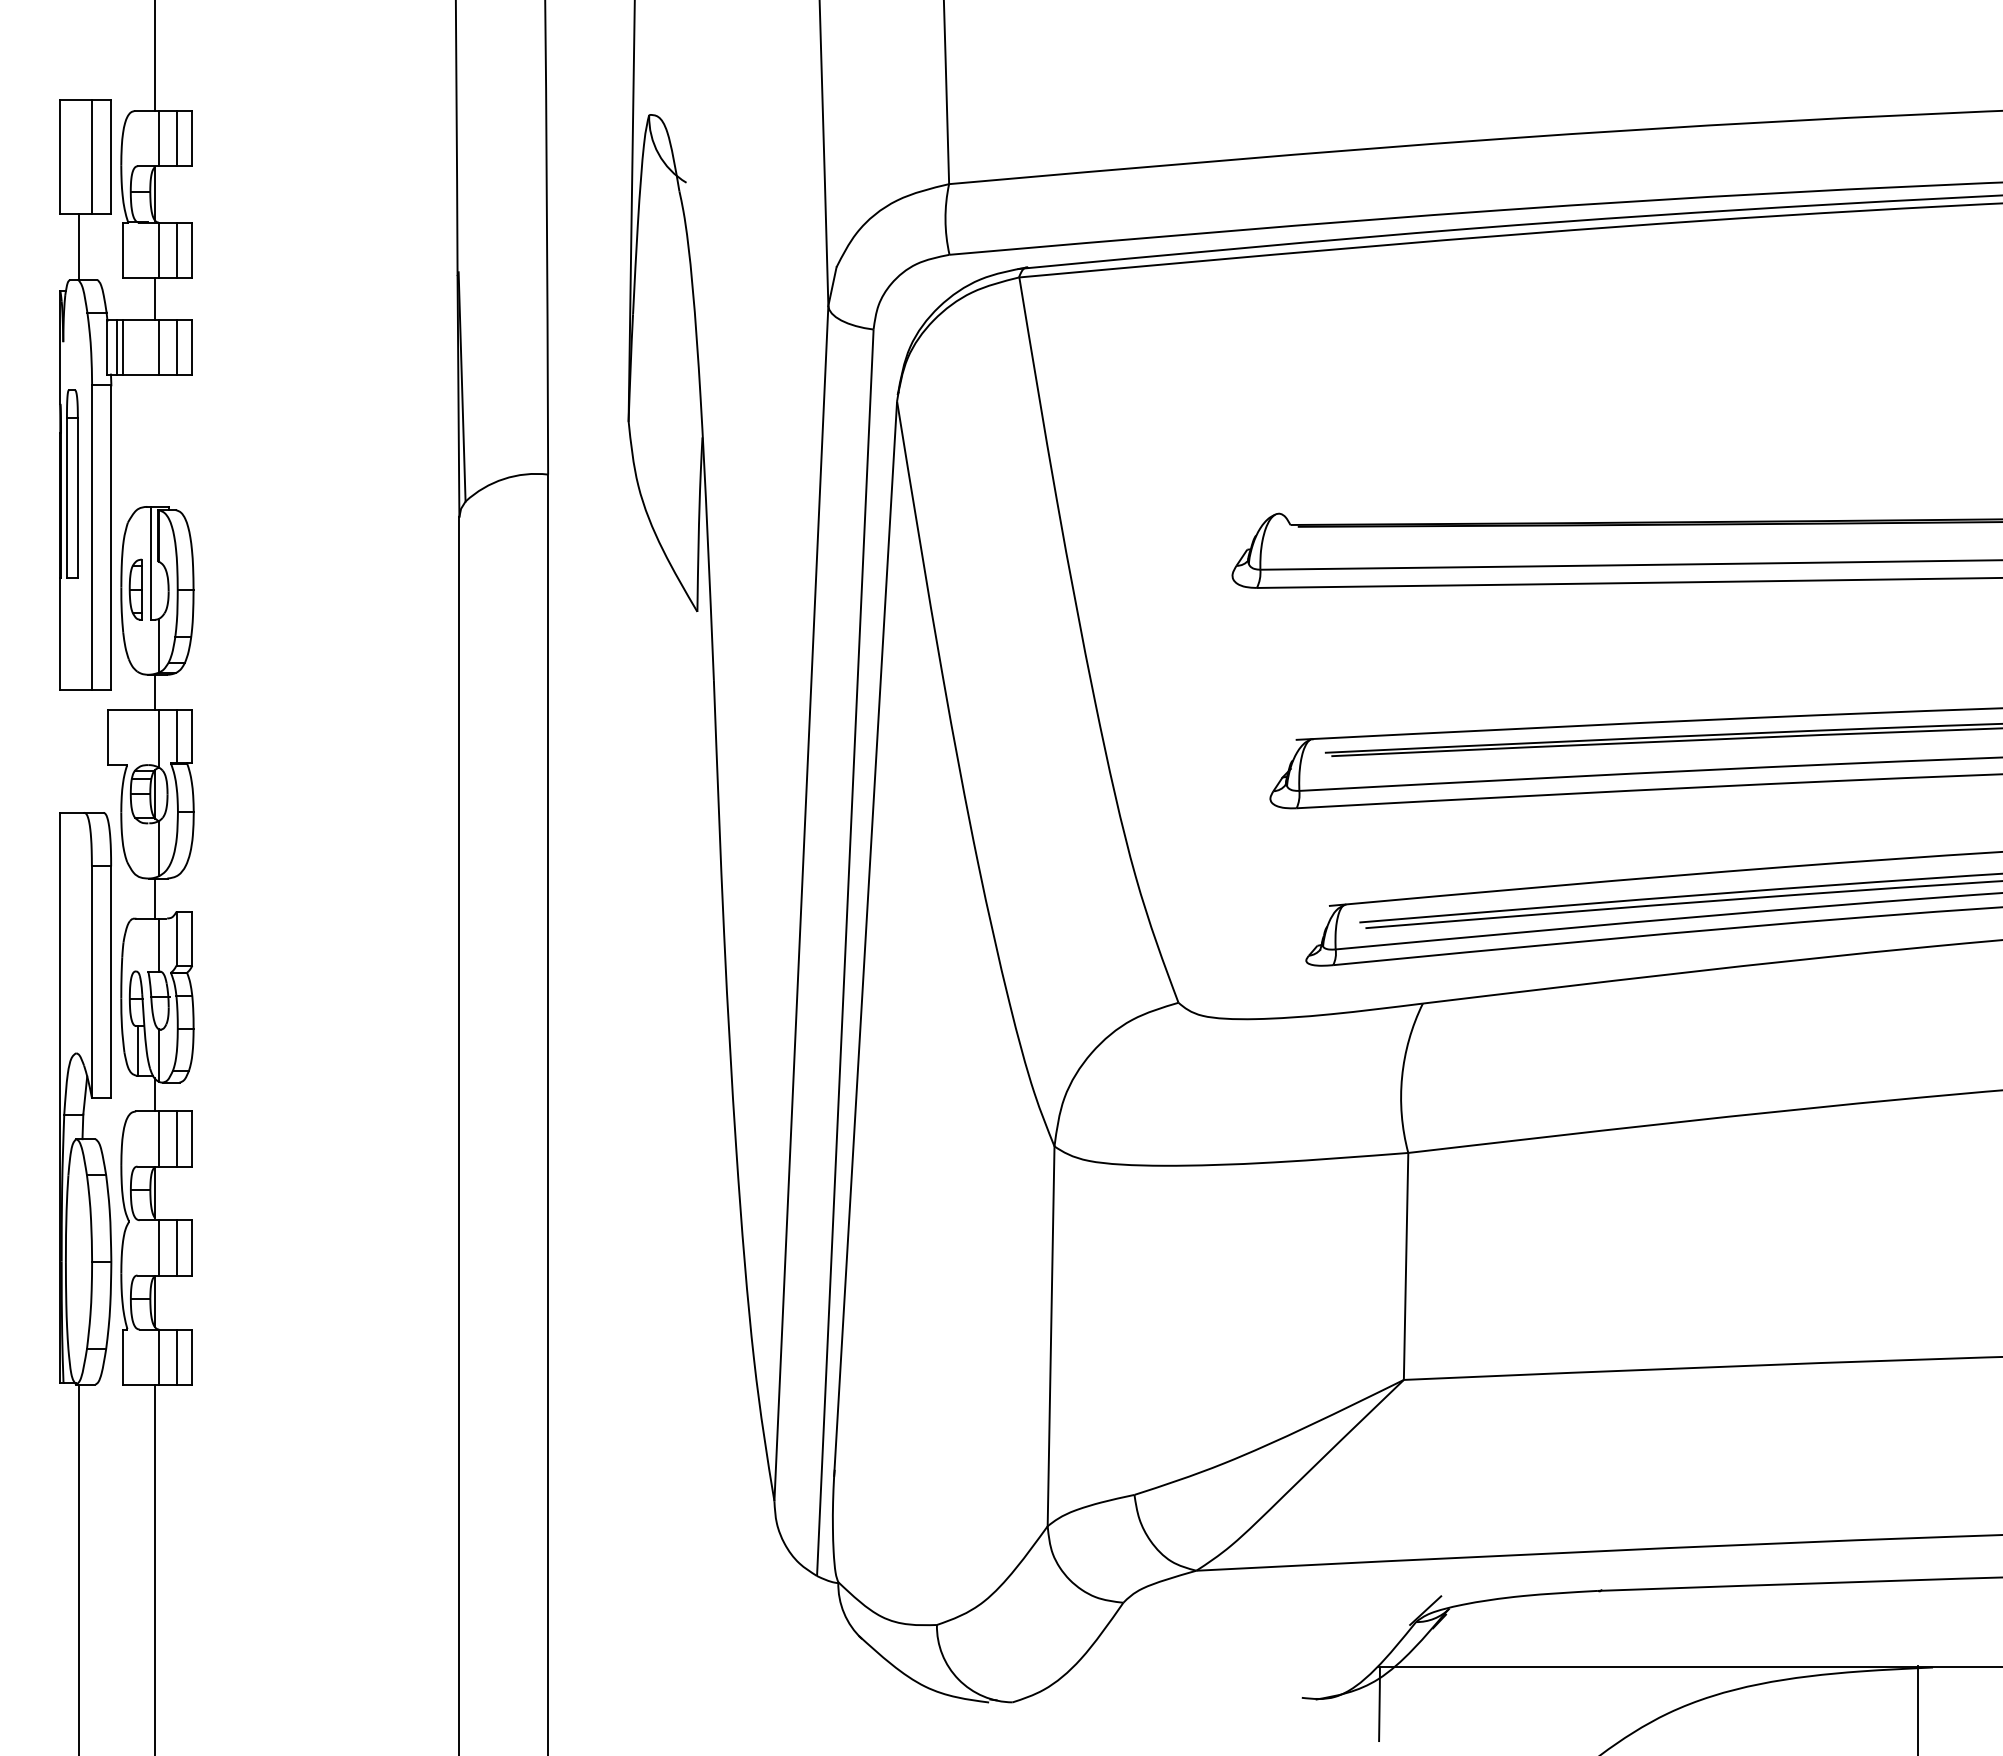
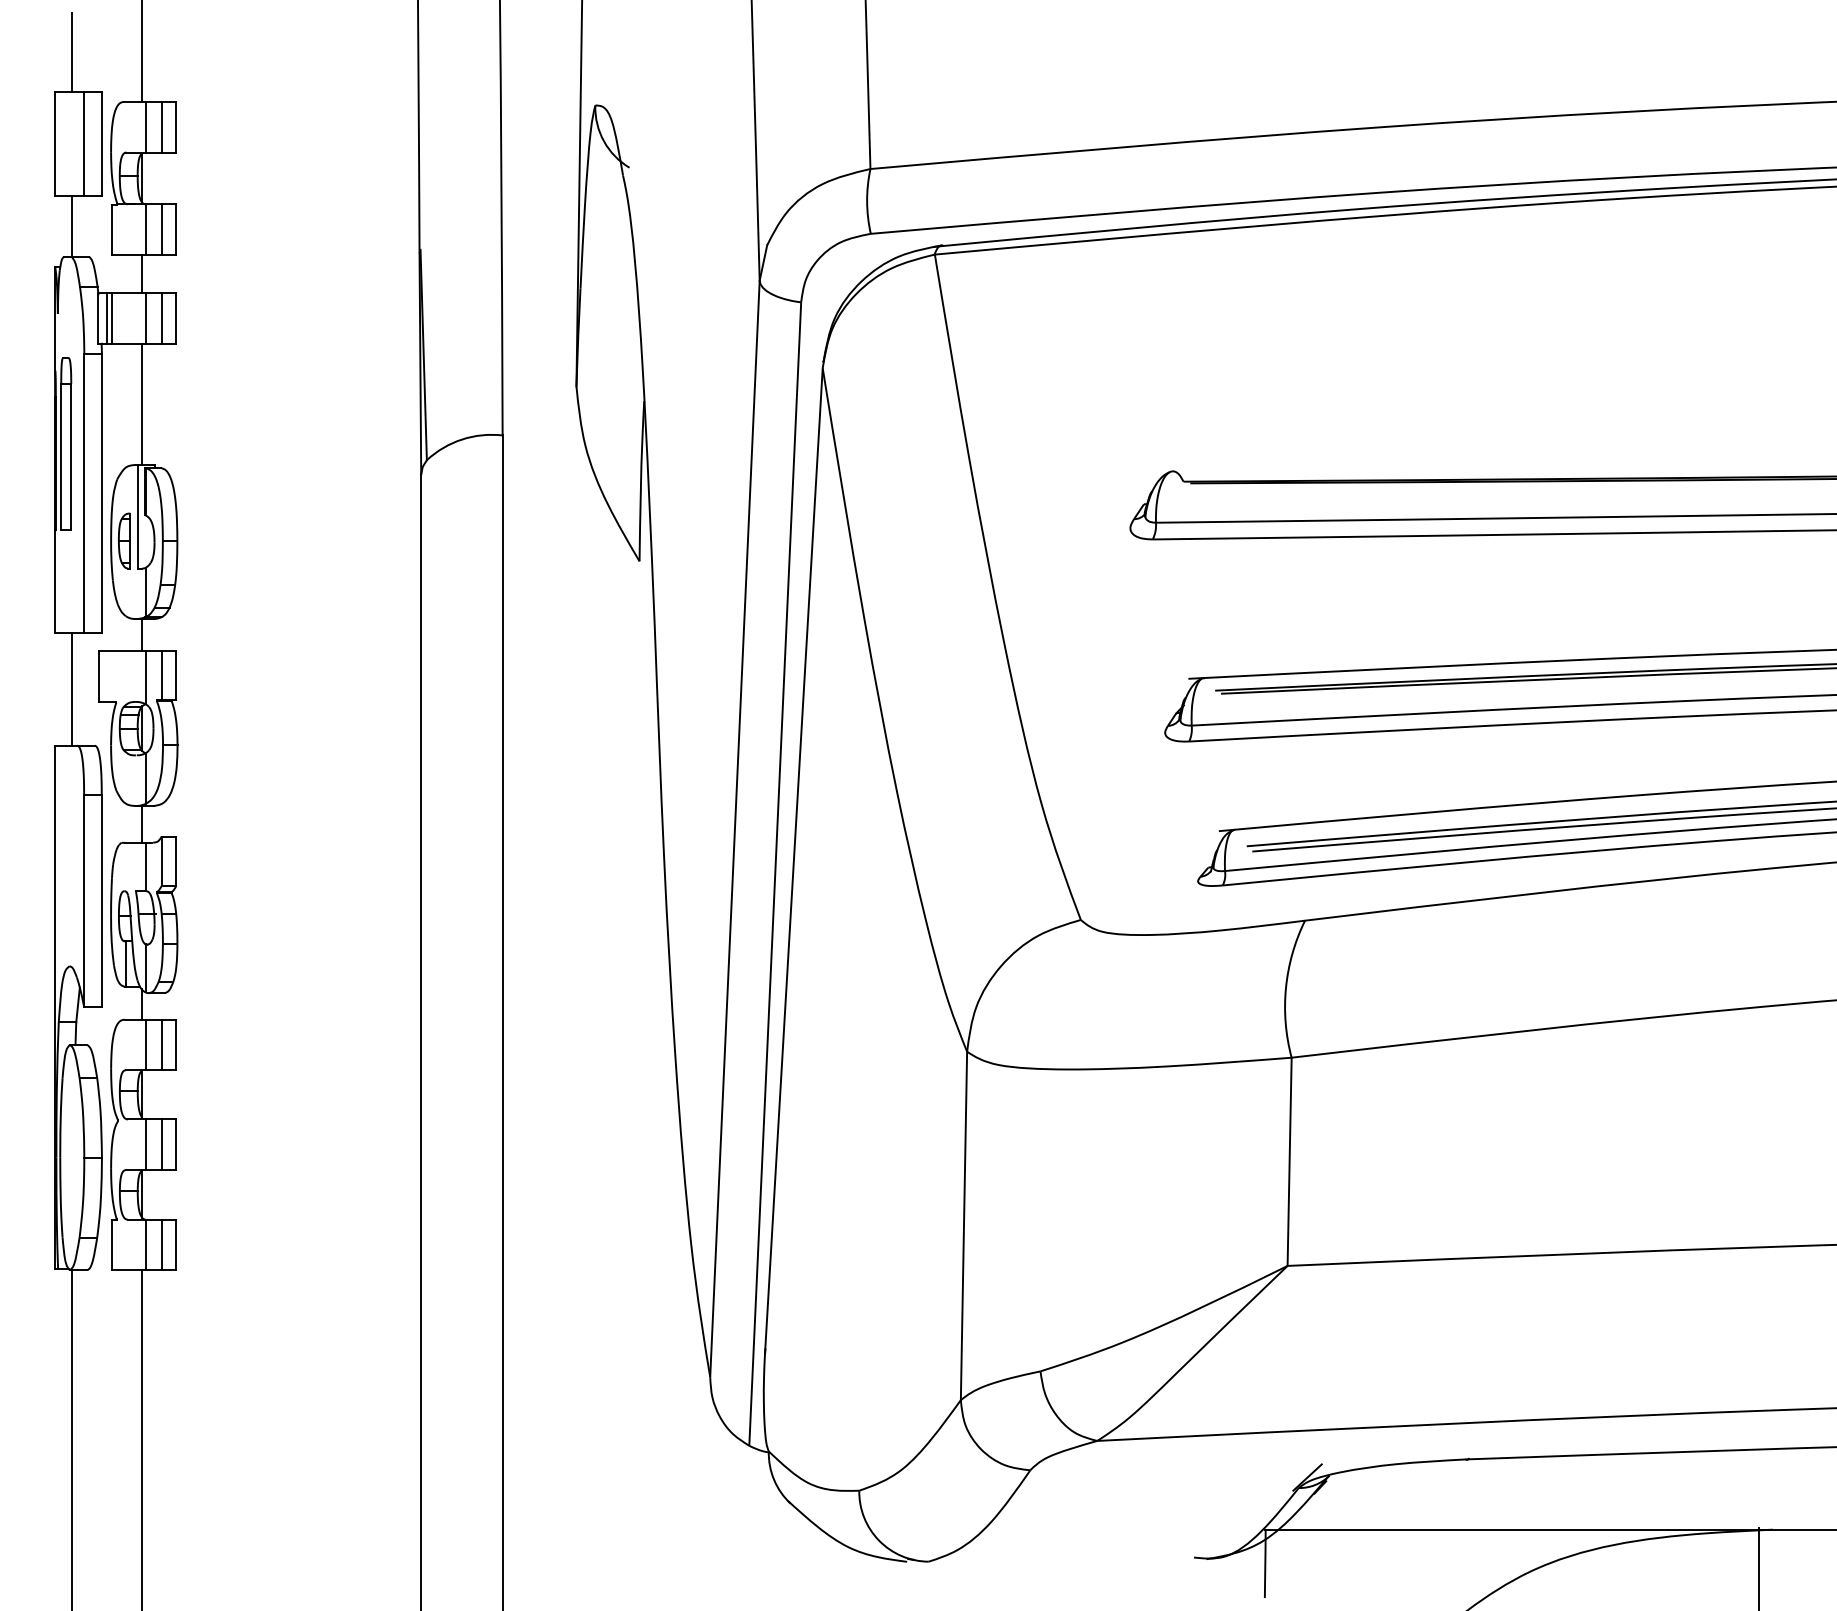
line: (79, 56) -> (72, 51), added
line: (155, 440) -> (142, 404), added
line: (79, 751) -> (72, 689), added

